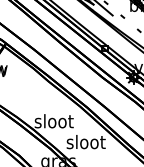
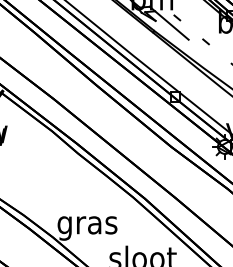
text: (53, 122) -> (86, 224), sloot -> gras

